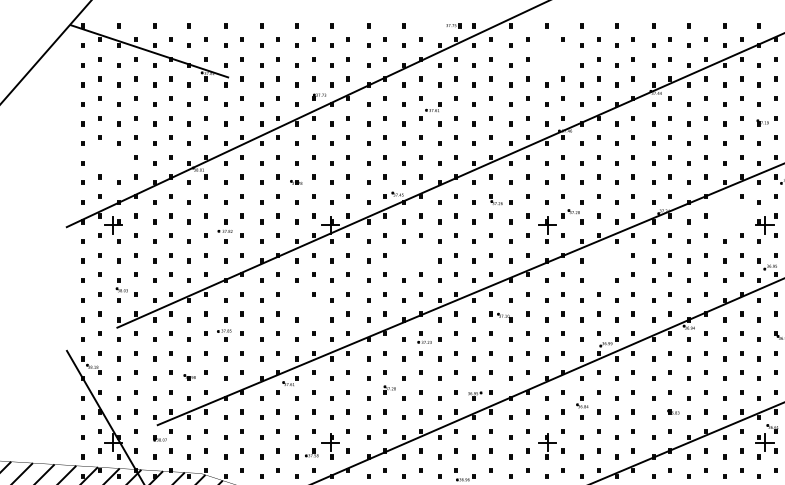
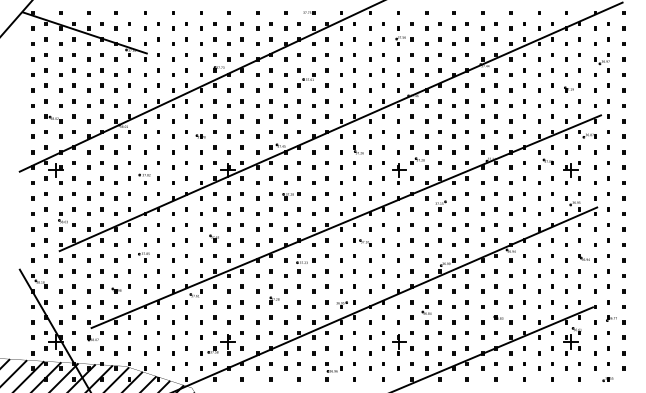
part: (454, 25) -> (309, 12), moved
part: (554, 54) -> (404, 35), added
part: (109, 159) -> (53, 118), added
part: (732, 211) -> (545, 159), added
part: (411, 258) -> (291, 196), added
part: (606, 264) -> (445, 201), added
part: (307, 306) -> (209, 234), added

